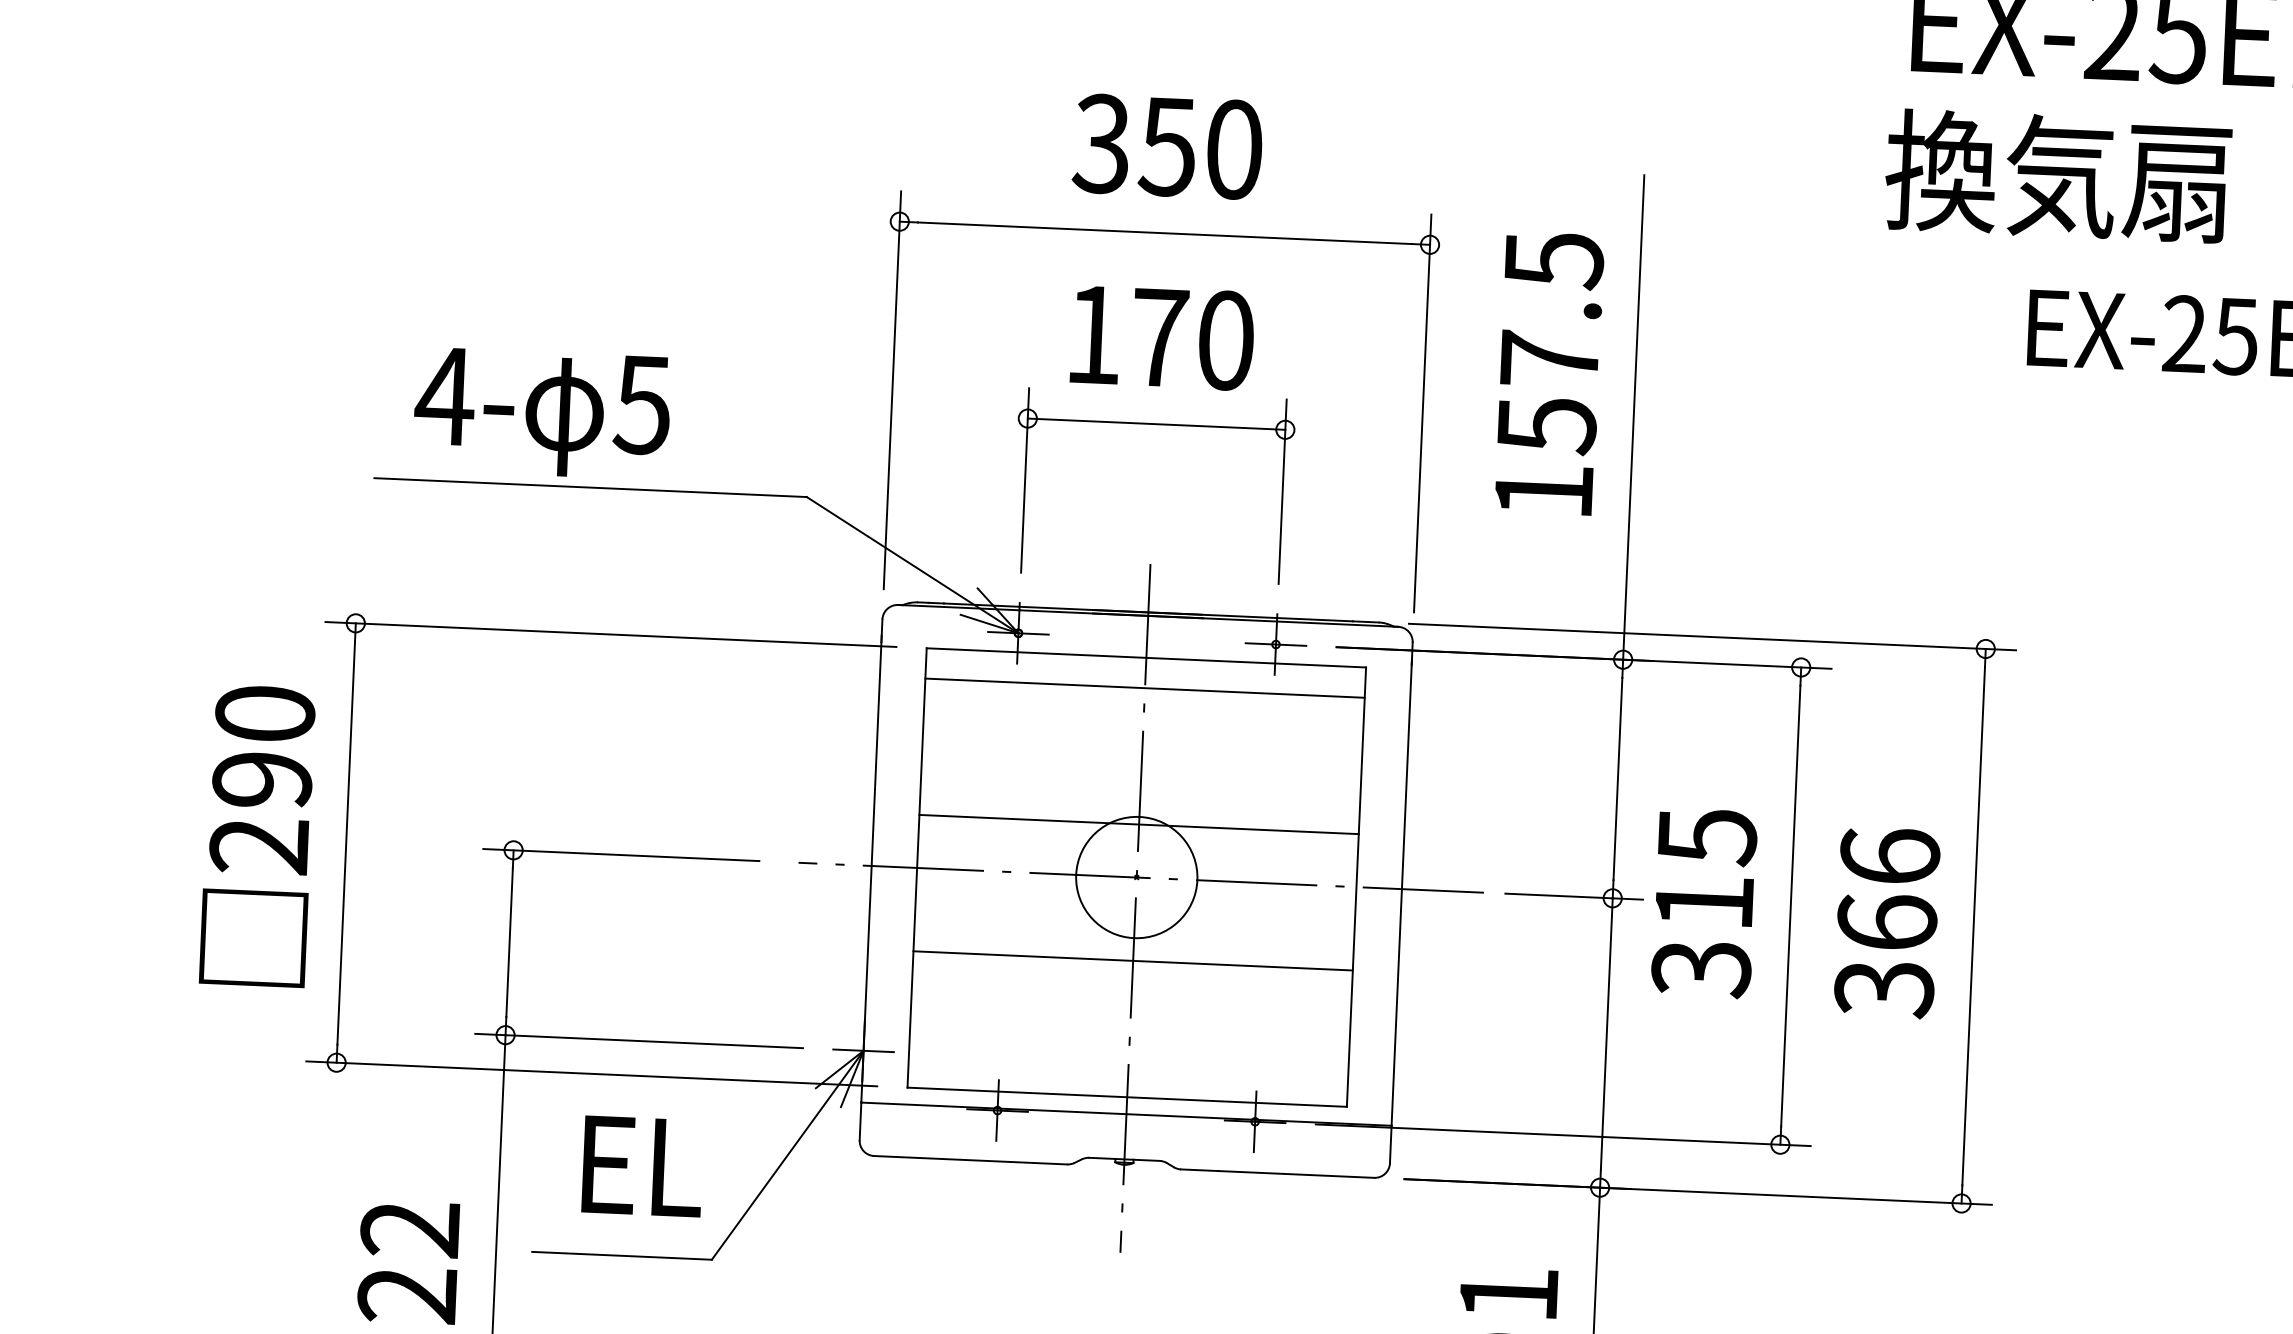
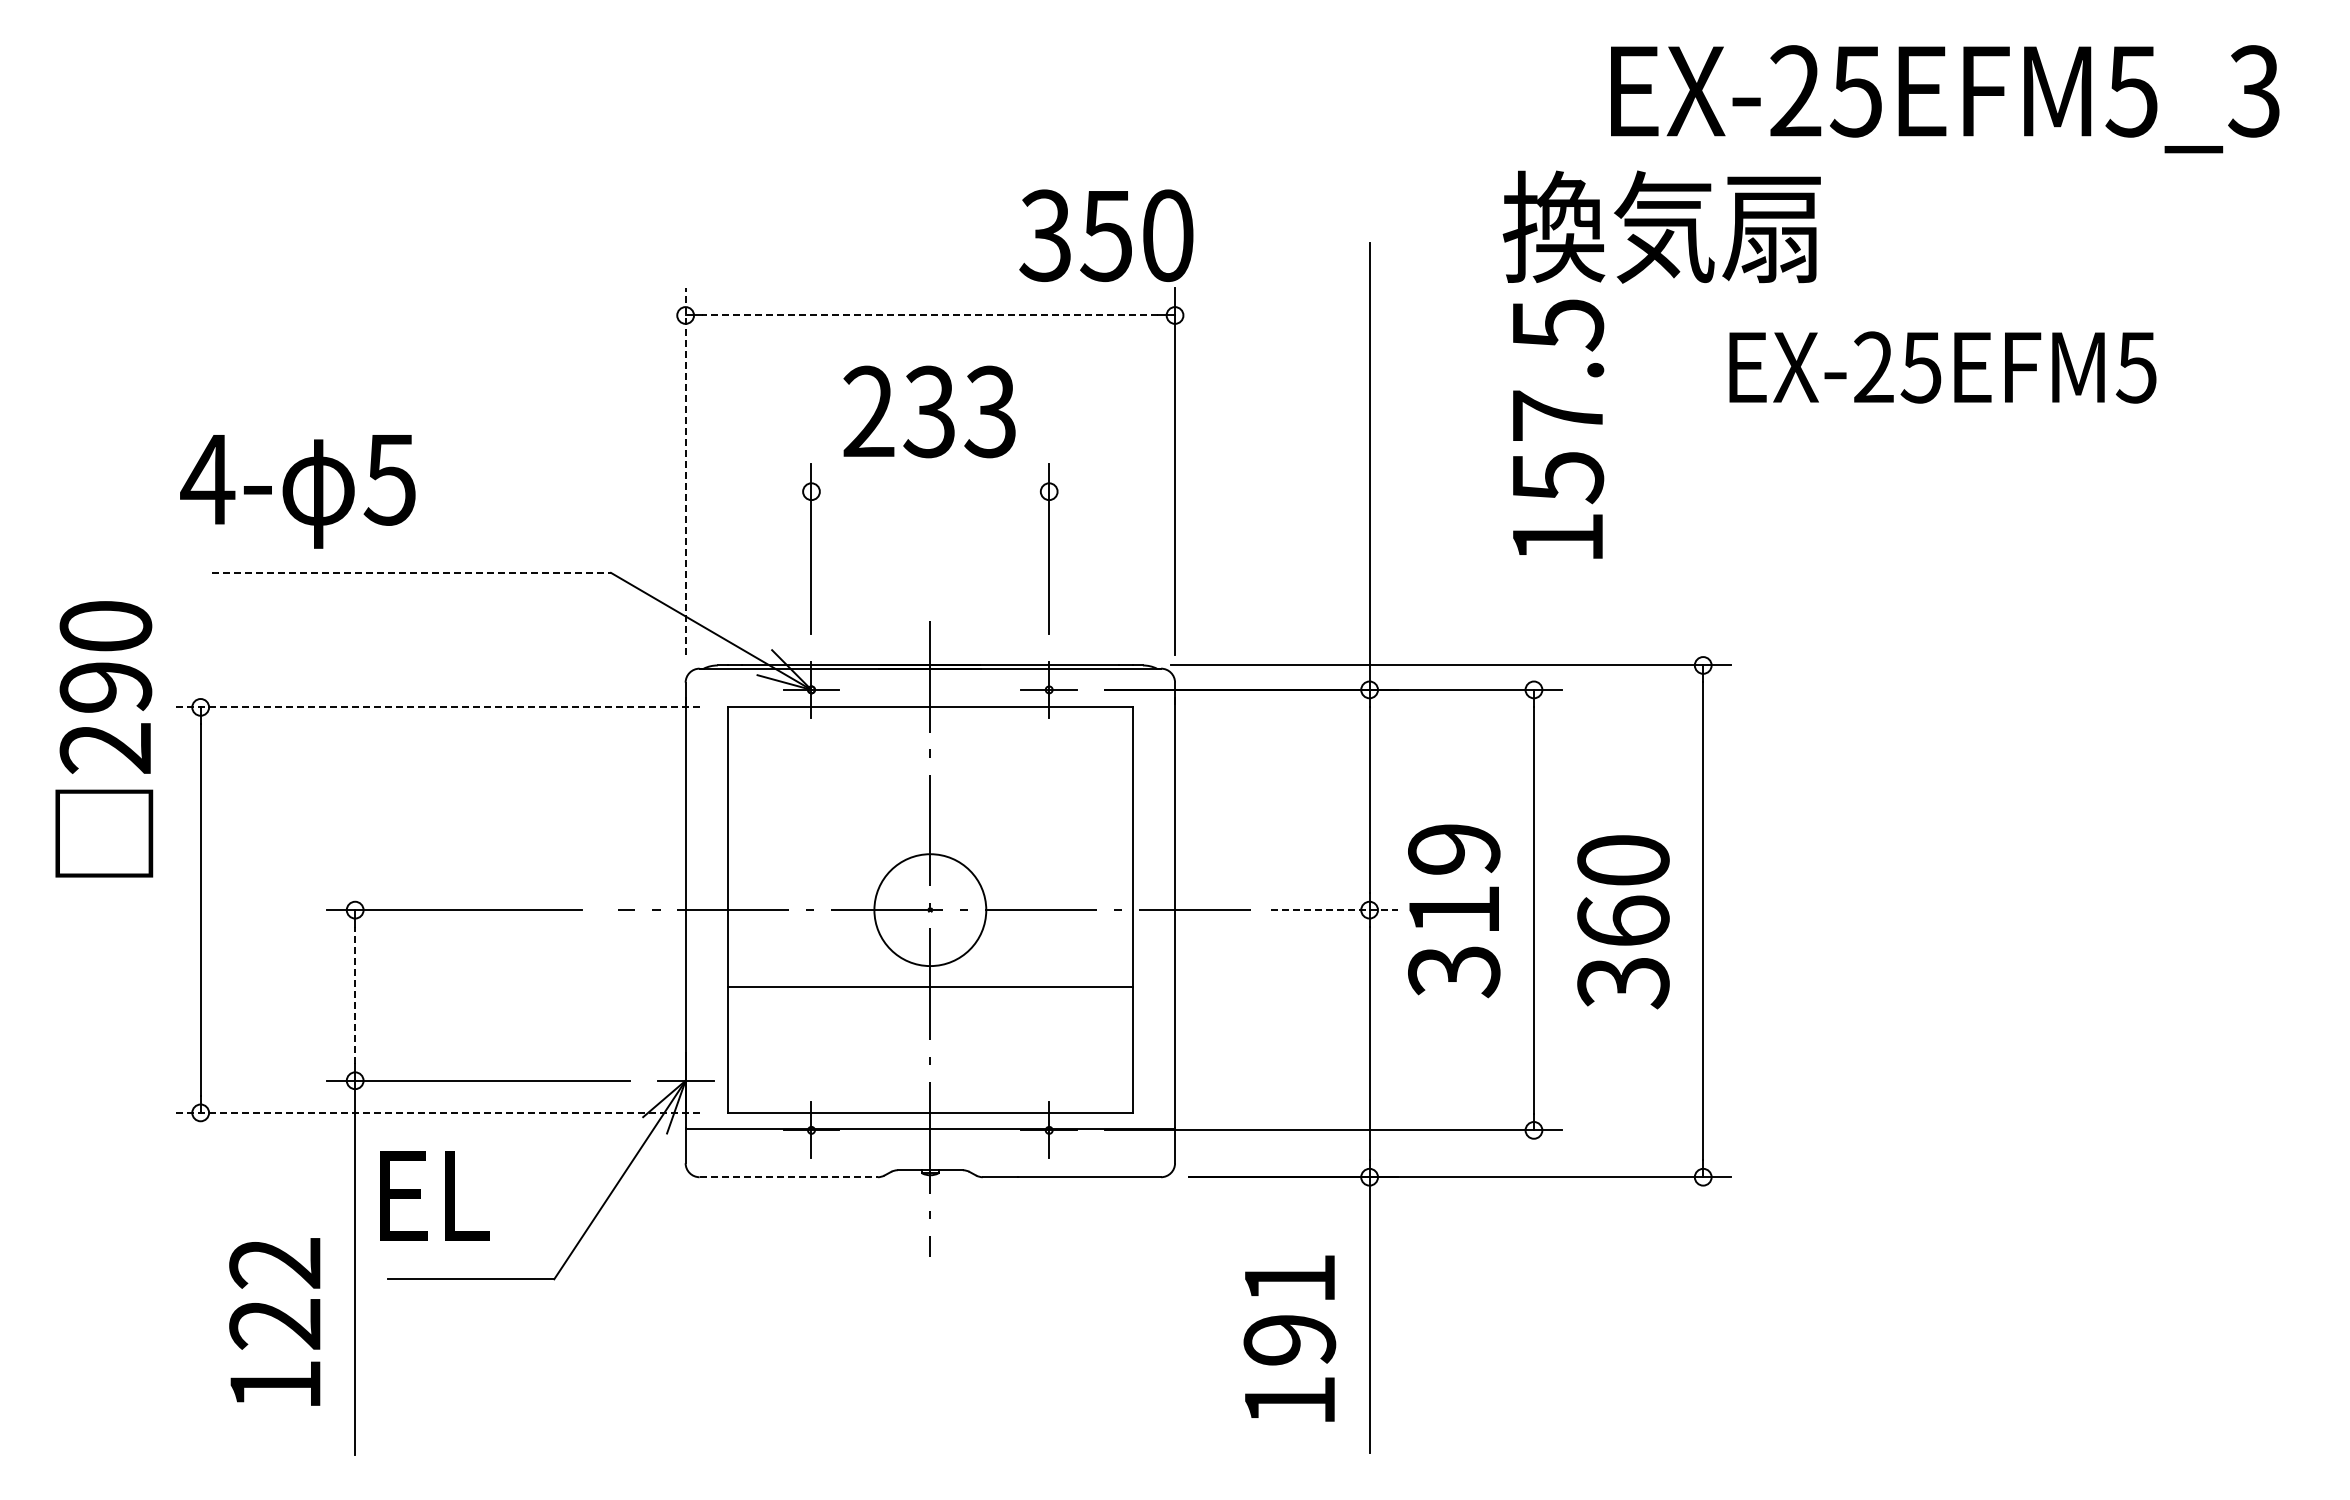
text: (1167, 146) -> (1106, 235), moved
text: (2057, 175) -> (1661, 226), moved
line: (1165, 233) -> (930, 315), solid -> dashed
text: (1159, 337) -> (929, 411), 170 -> 233
text: (1549, 372) -> (1558, 428), moved
line: (892, 390) -> (685, 471), solid -> dashed
text: (541, 413) -> (297, 491), moved
line: (1156, 423) -> (930, 491), removed
line: (590, 487) -> (411, 572), solid -> dashed
line: (610, 634) -> (435, 707), solid -> dashed
line: (1145, 688) -> (930, 735), removed
line: (1139, 824) -> (930, 861), removed
text: (258, 836) -> (104, 739), moved
text: (1707, 837) -> (1454, 850), 315 -> 319
text: (1890, 855) -> (1623, 859), 366 -> 360
line: (1574, 897) -> (1334, 910), solid -> dashed
line: (509, 942) -> (355, 995), solid -> dashed
line: (591, 1073) -> (435, 1112), solid -> dashed
line: (971, 1160) -> (789, 1177), solid -> dashed
text: (642, 1165) -> (434, 1195), moved

